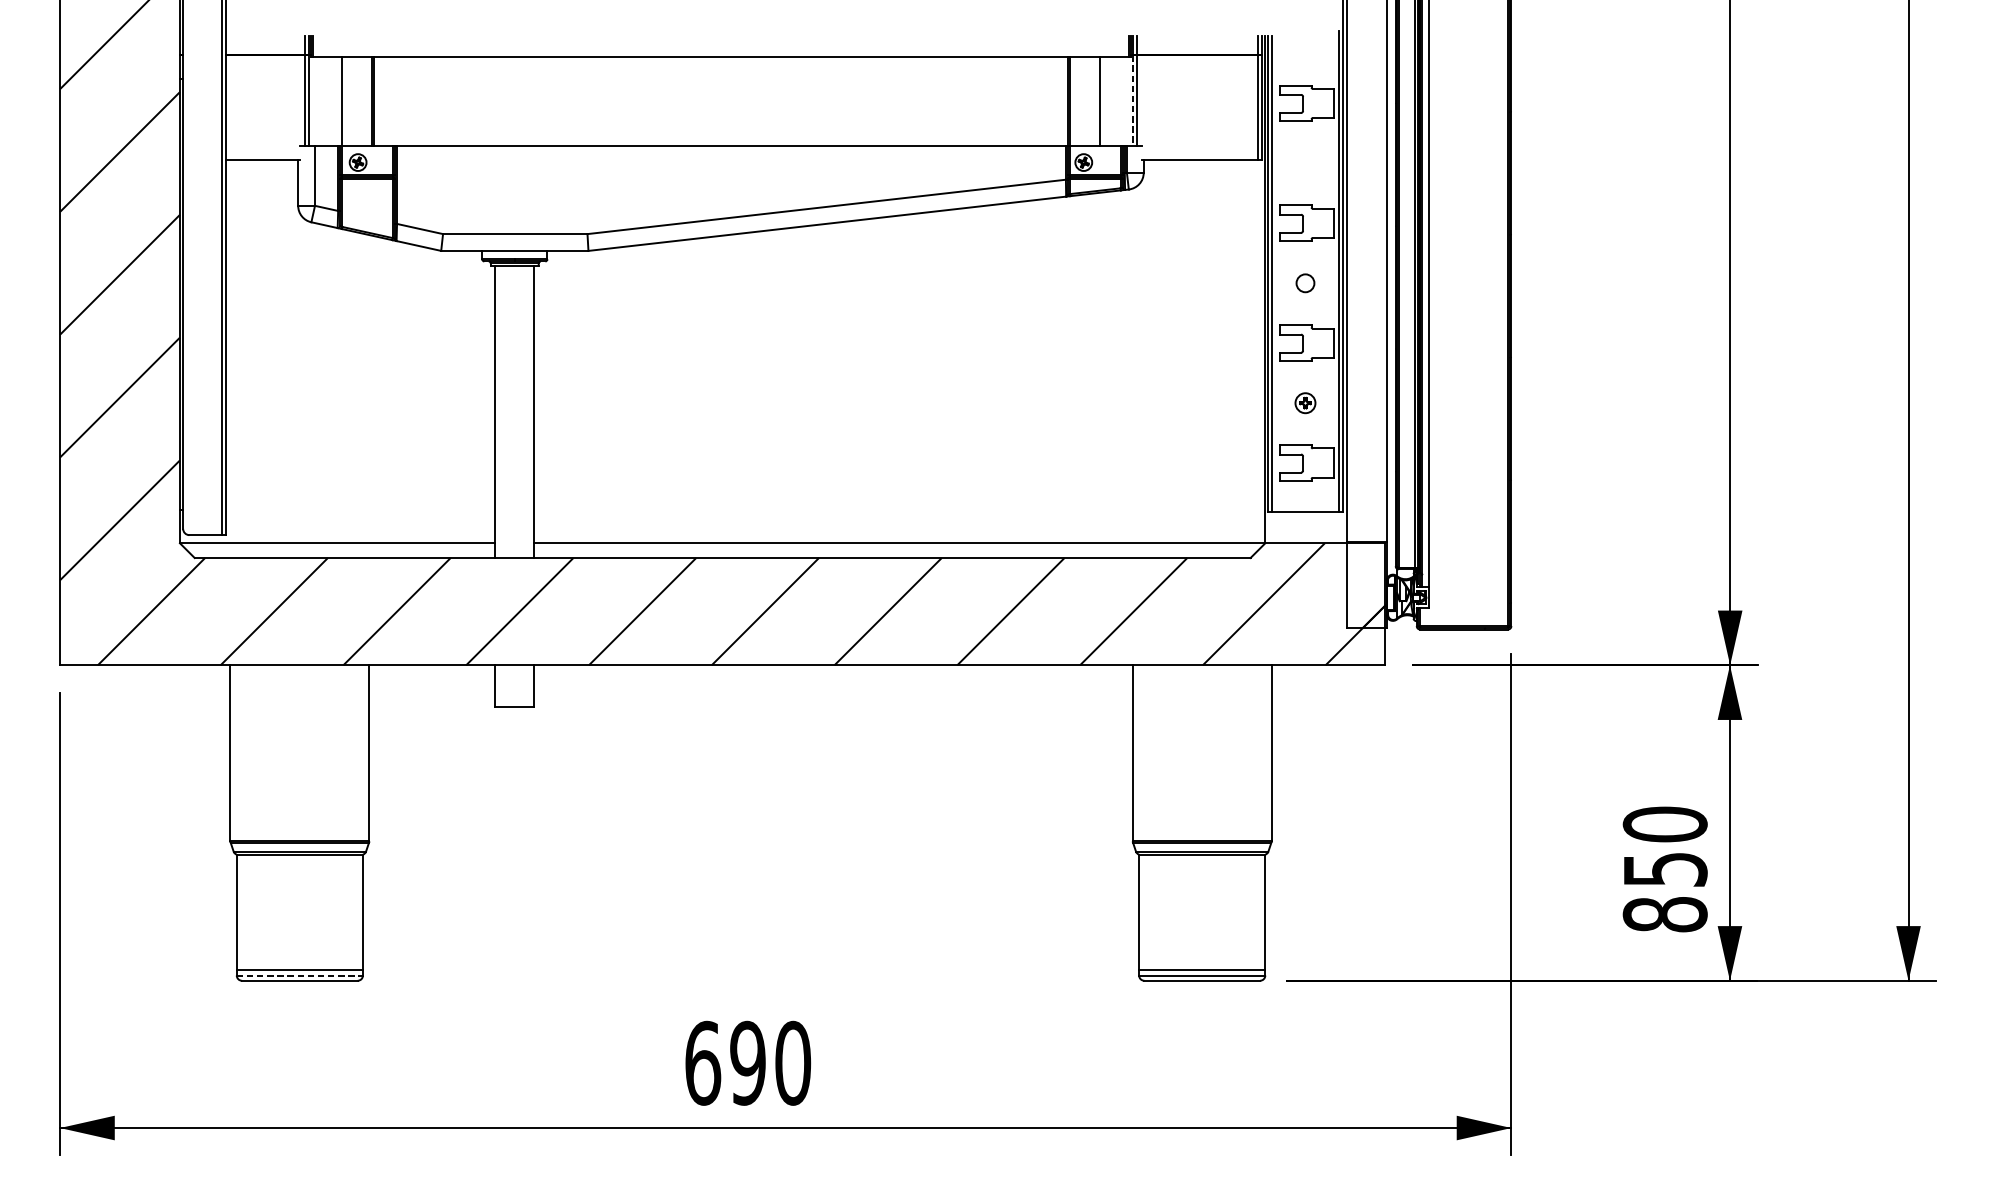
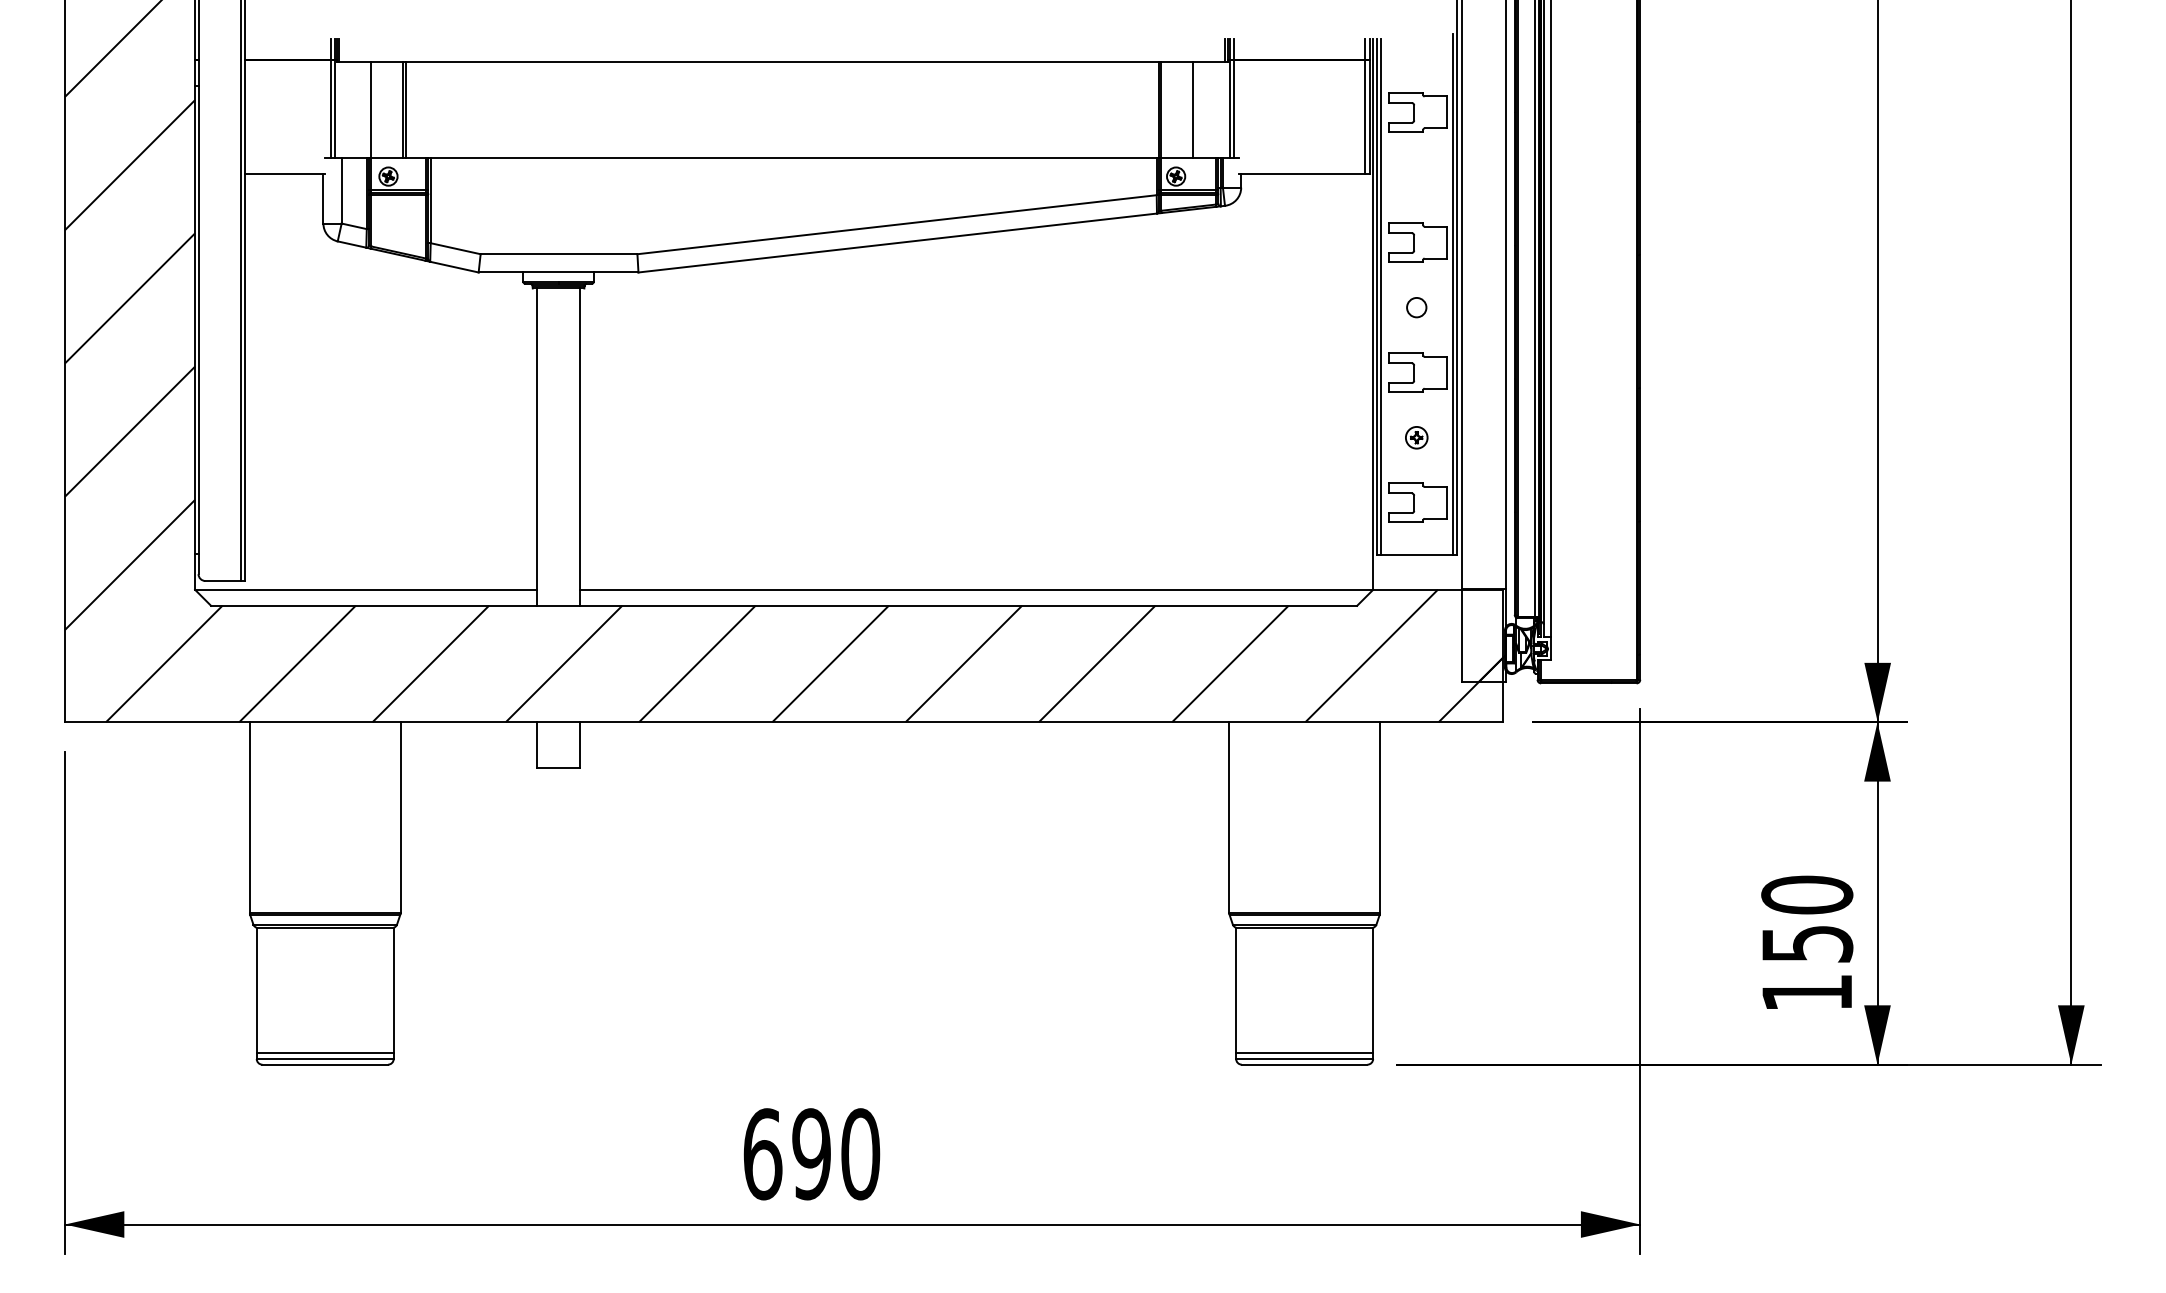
line: (1132, 100) -> (1229, 109), dashed -> solid
text: (1665, 914) -> (1807, 992), 850 -> 150
line: (300, 975) -> (325, 1058), dashed -> solid

